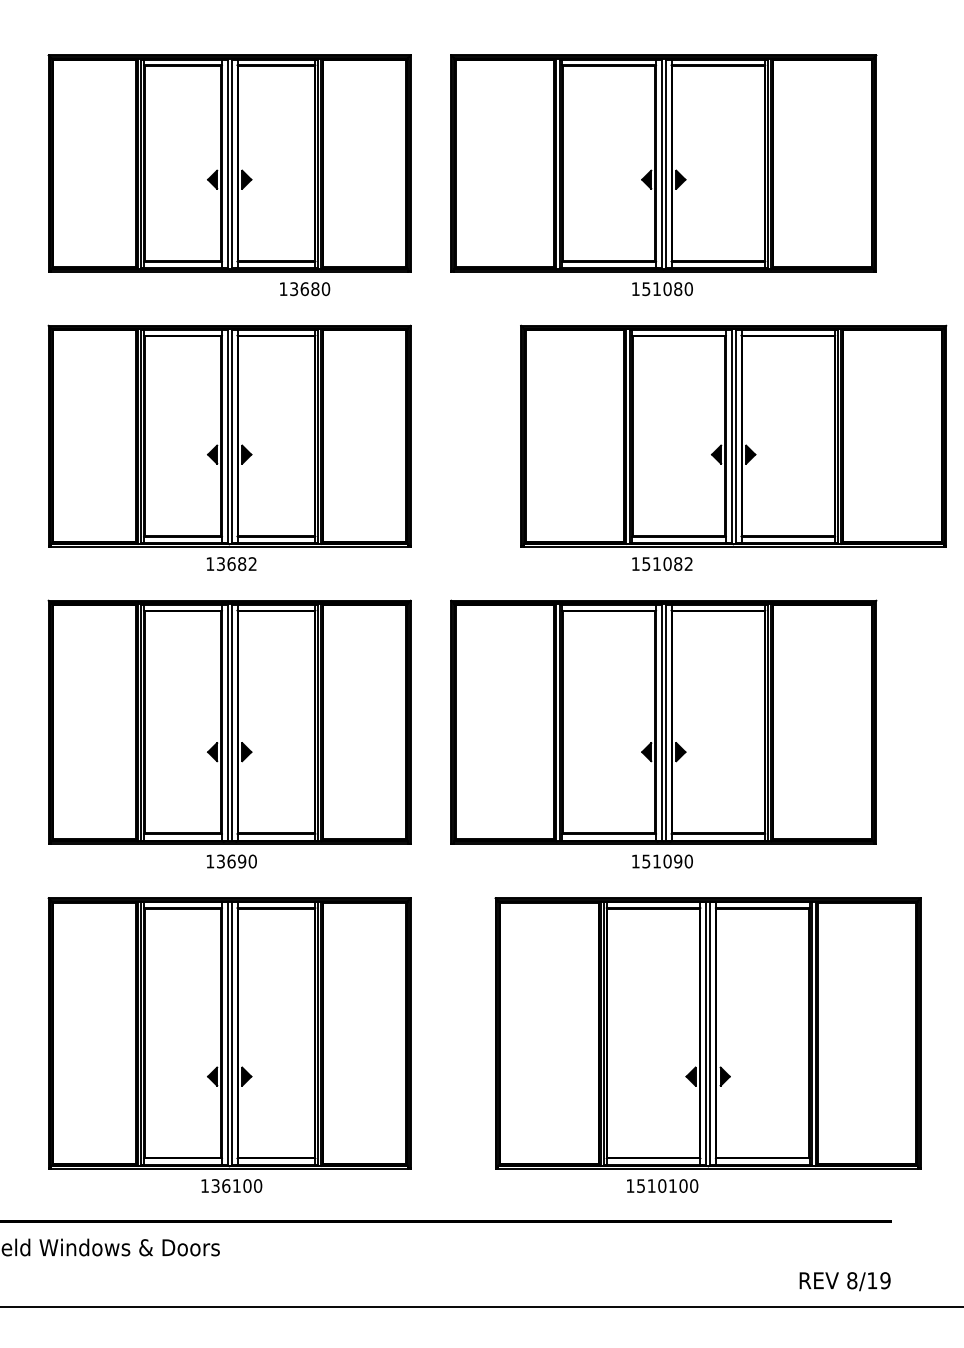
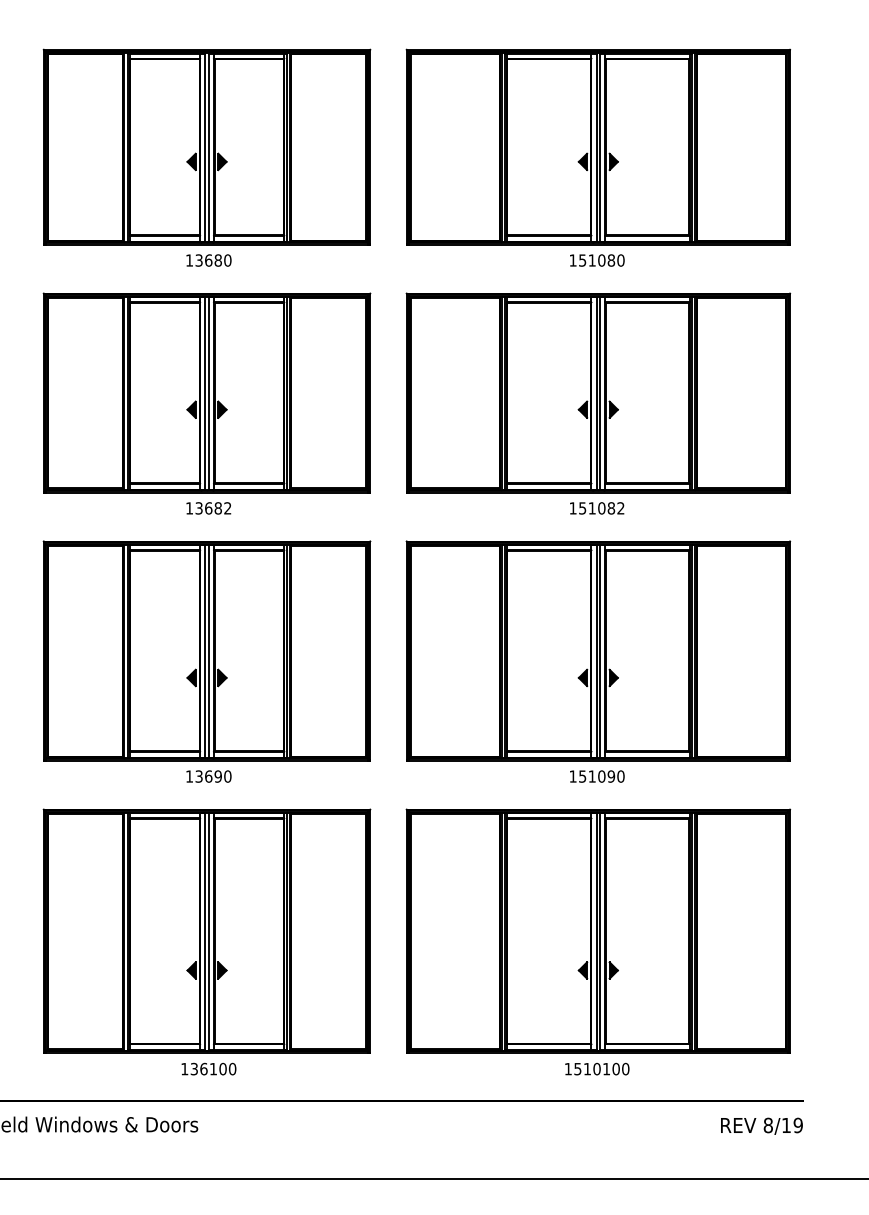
text: (304, 289) -> (208, 260), moved
part: (733, 435) -> (598, 392), moved
part: (708, 1032) -> (598, 930), moved
text: (844, 1280) -> (761, 1125), moved

